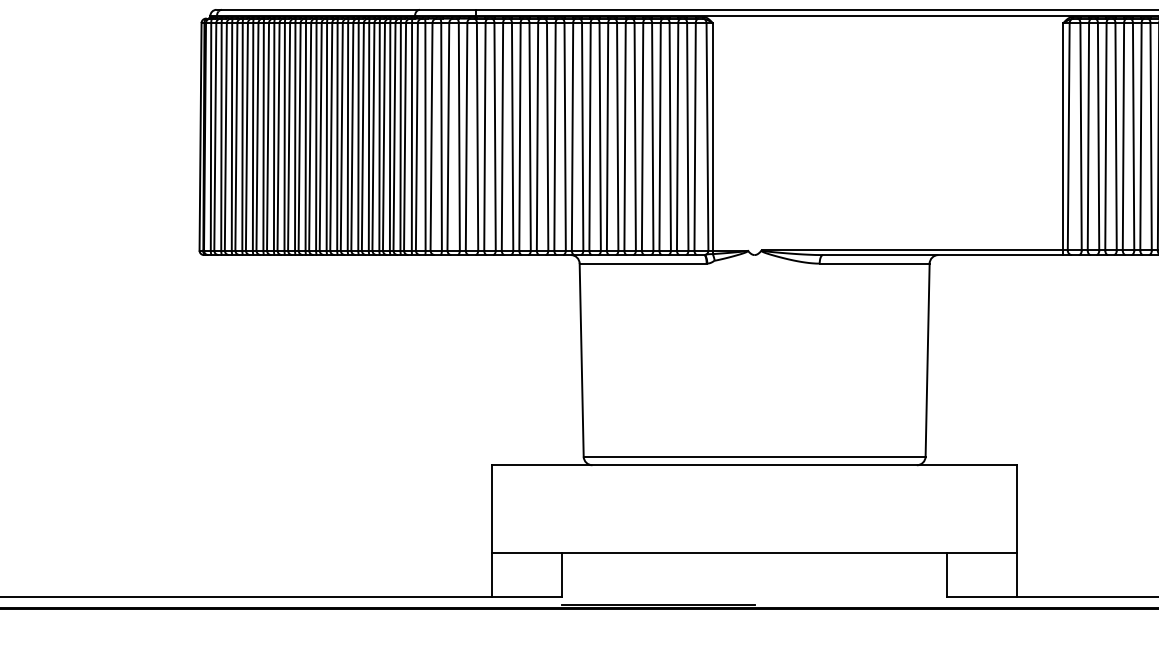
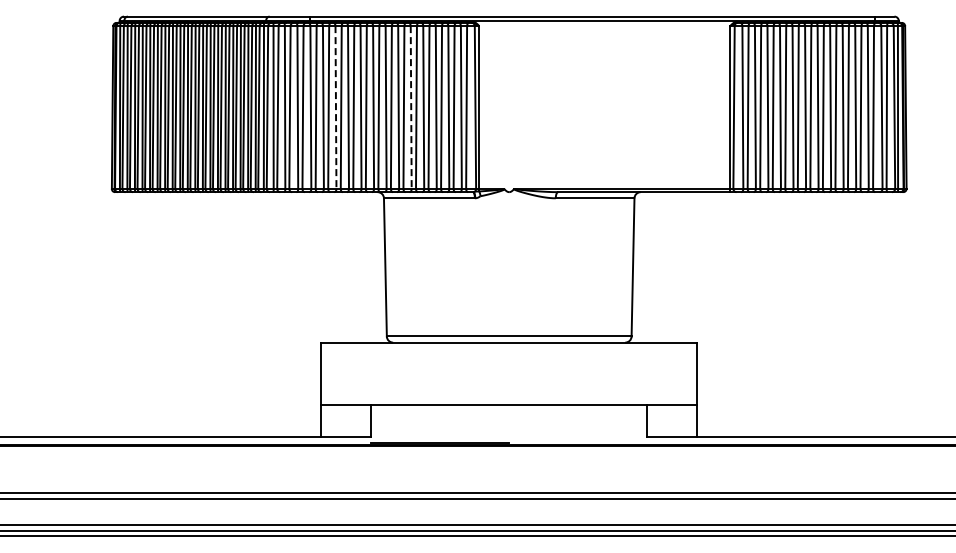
line: (511, 138) -> (335, 108), solid -> dashed
line: (618, 138) -> (411, 108), solid -> dashed

